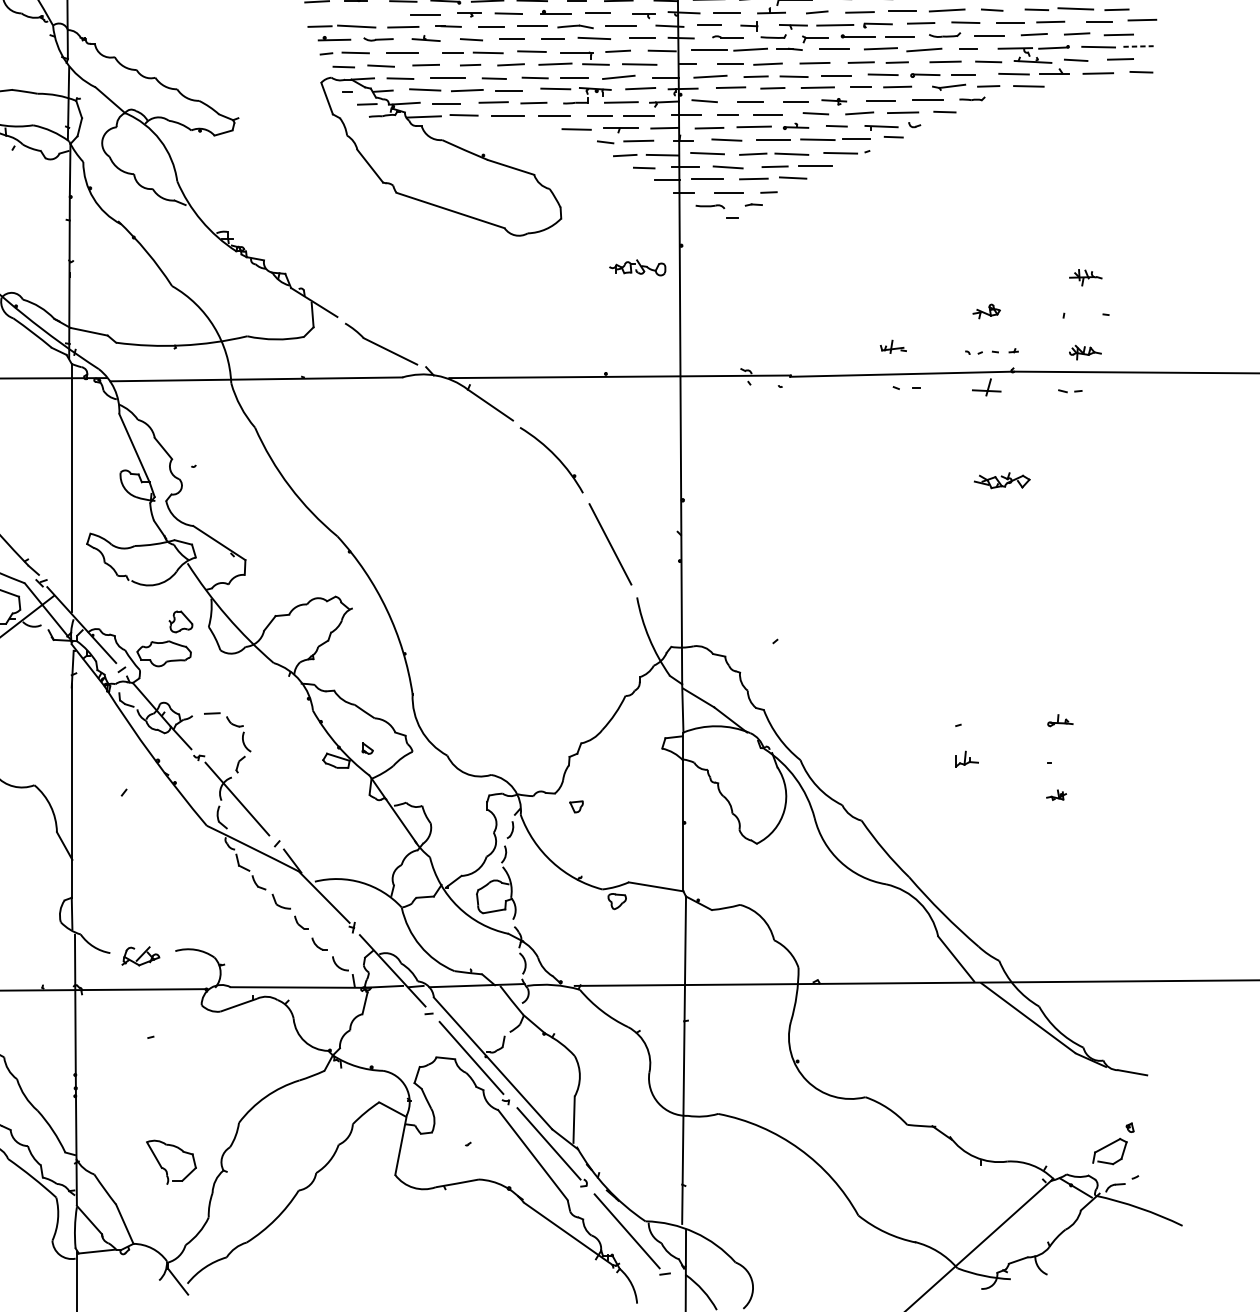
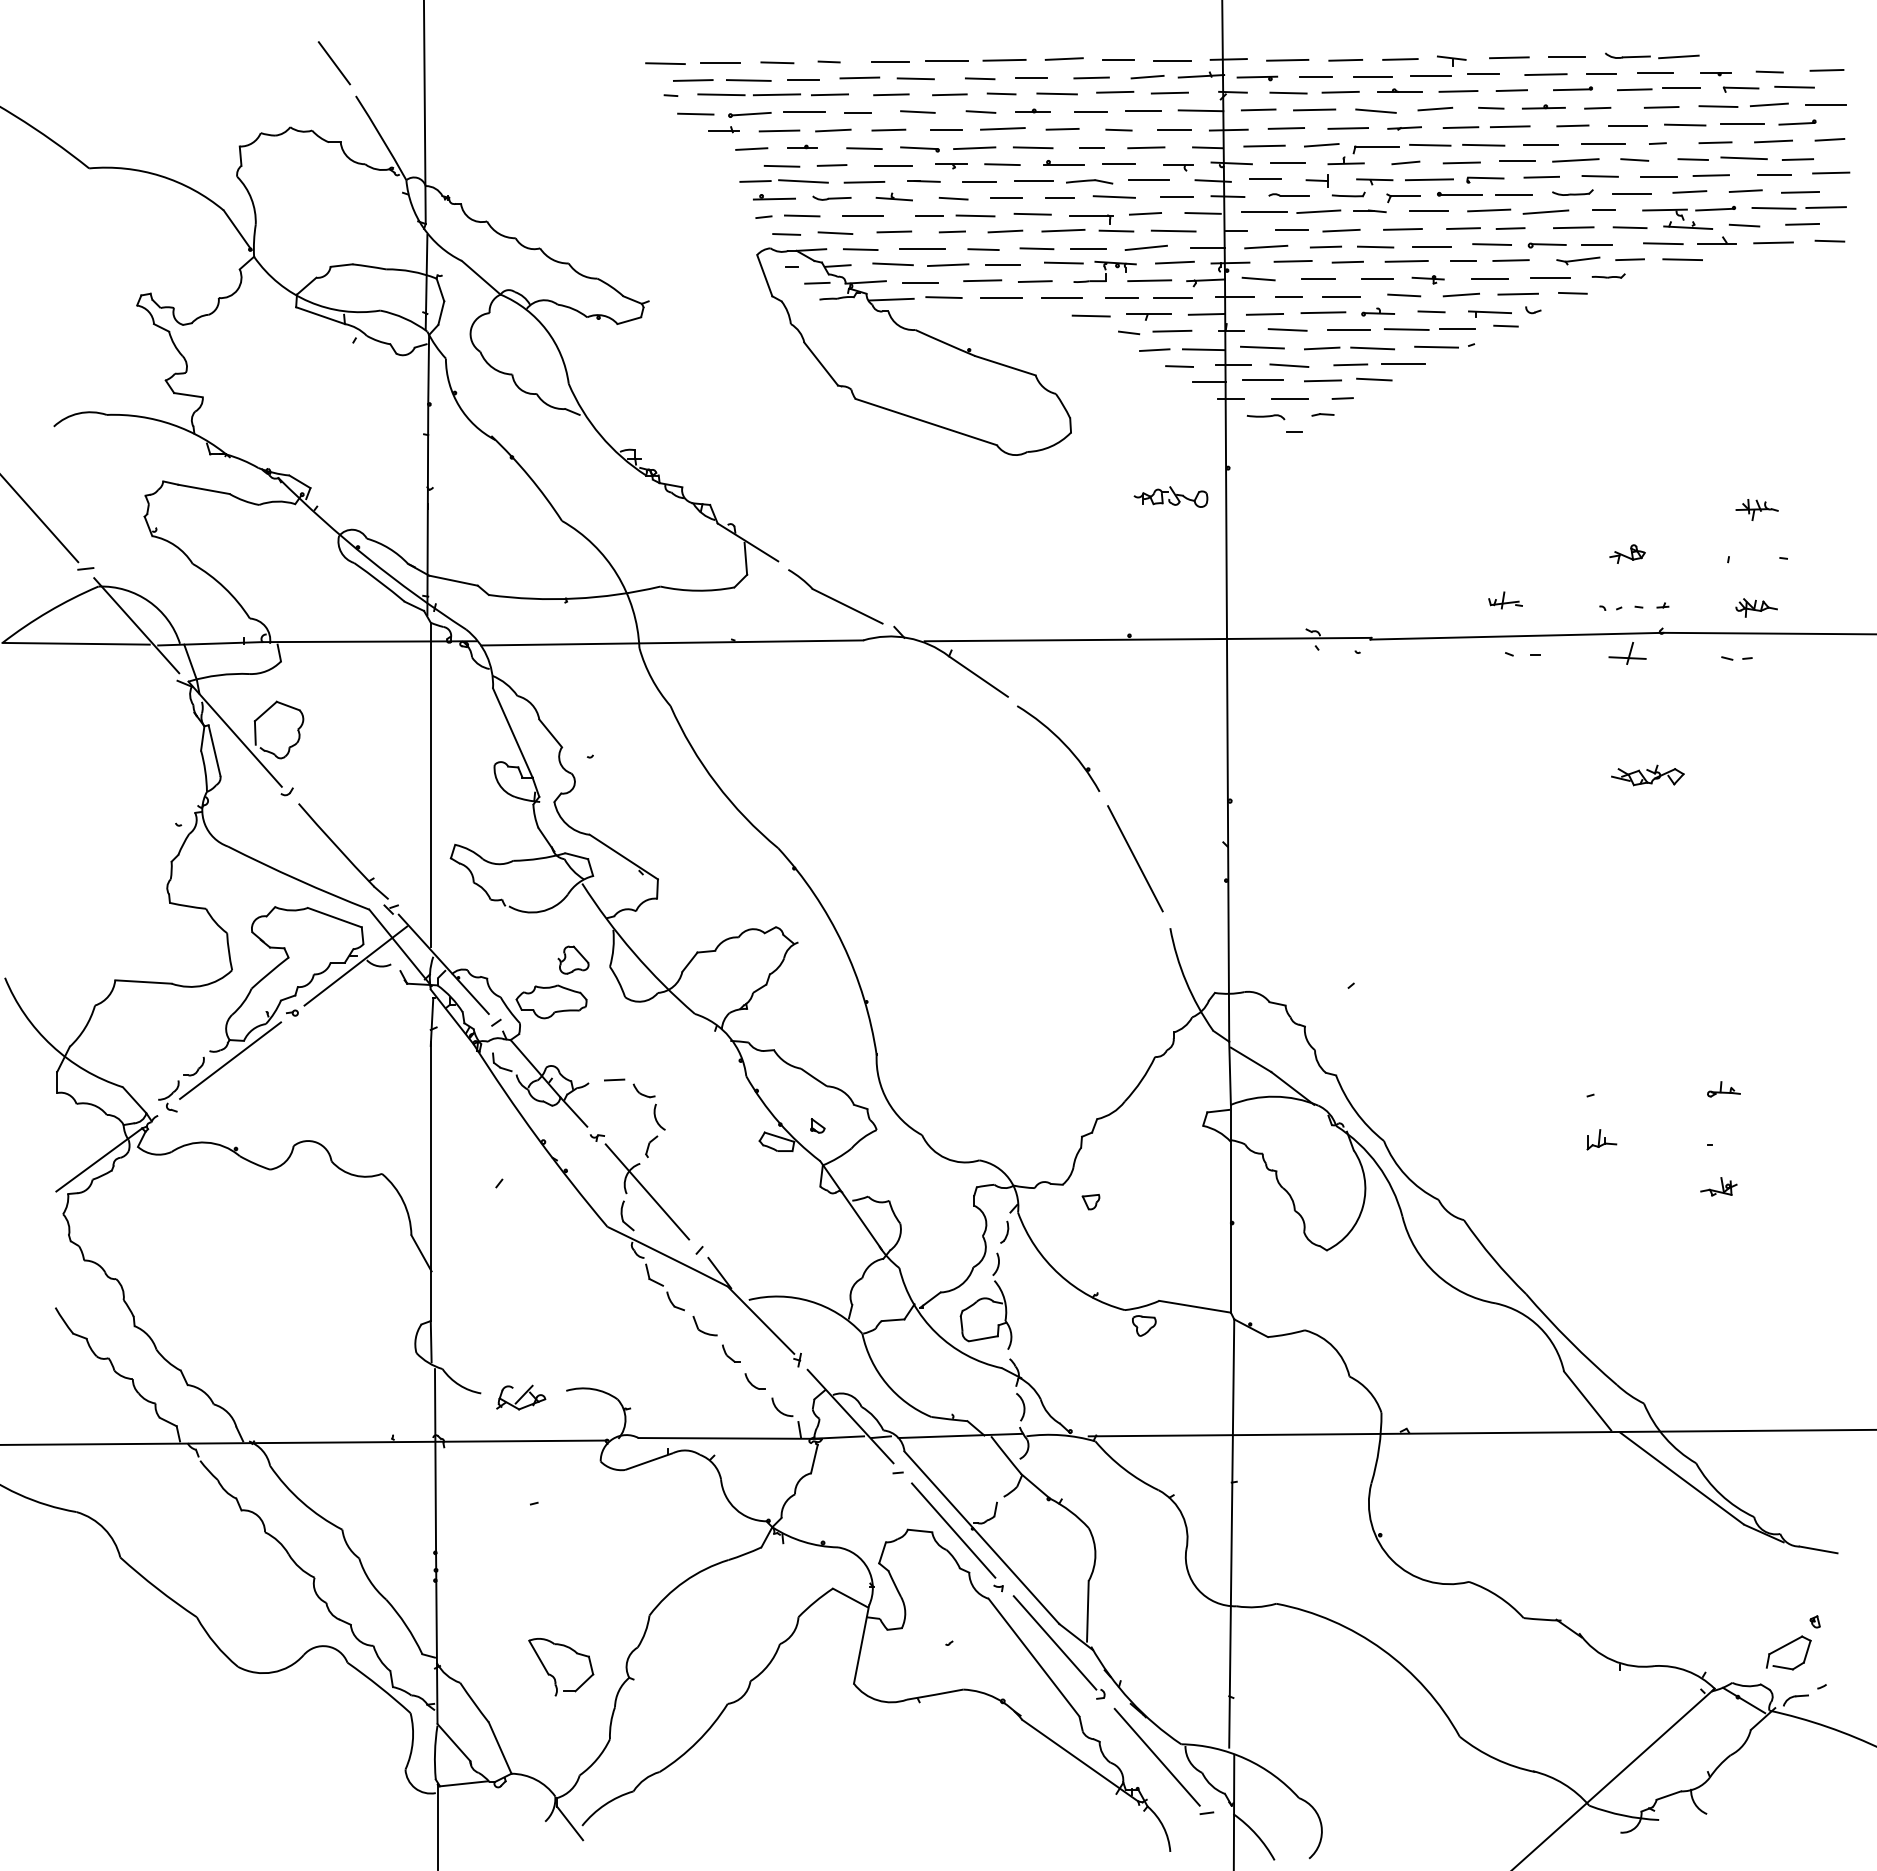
line: (339, 14) -> (781, 165), added
line: (378, 14) -> (831, 165), added
line: (1138, 46) -> (1826, 207), dashed -> solid
part: (1056, 794) -> (1718, 1186), size x1.43

